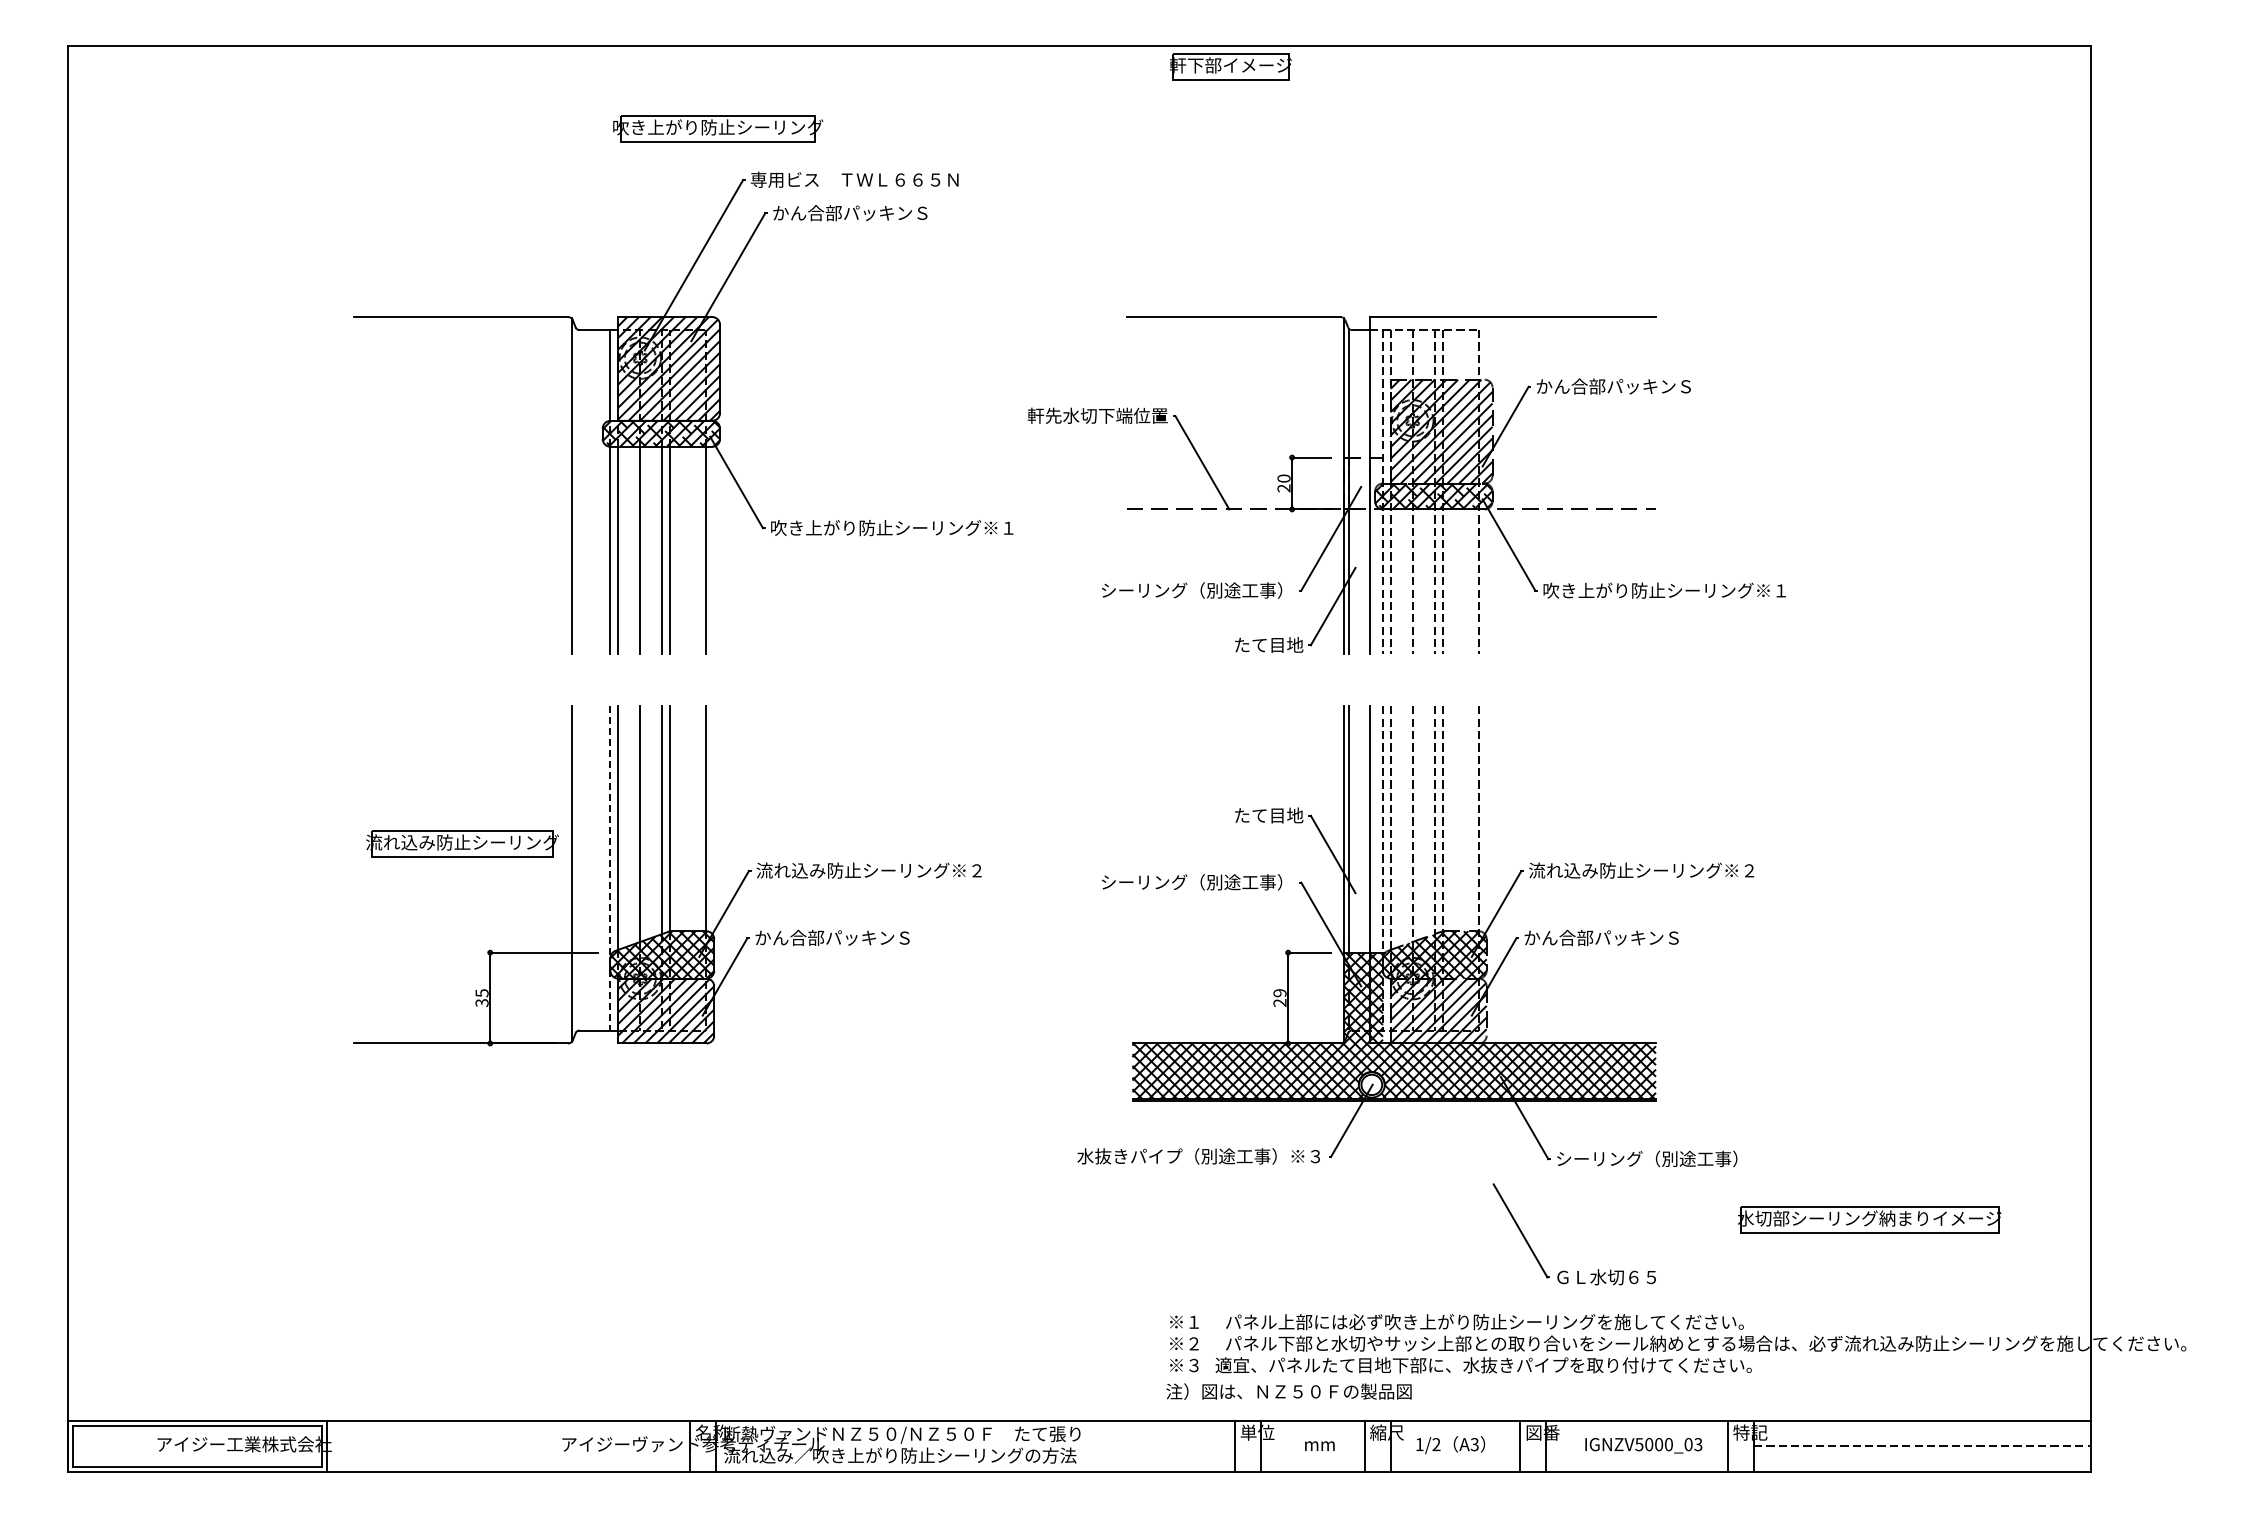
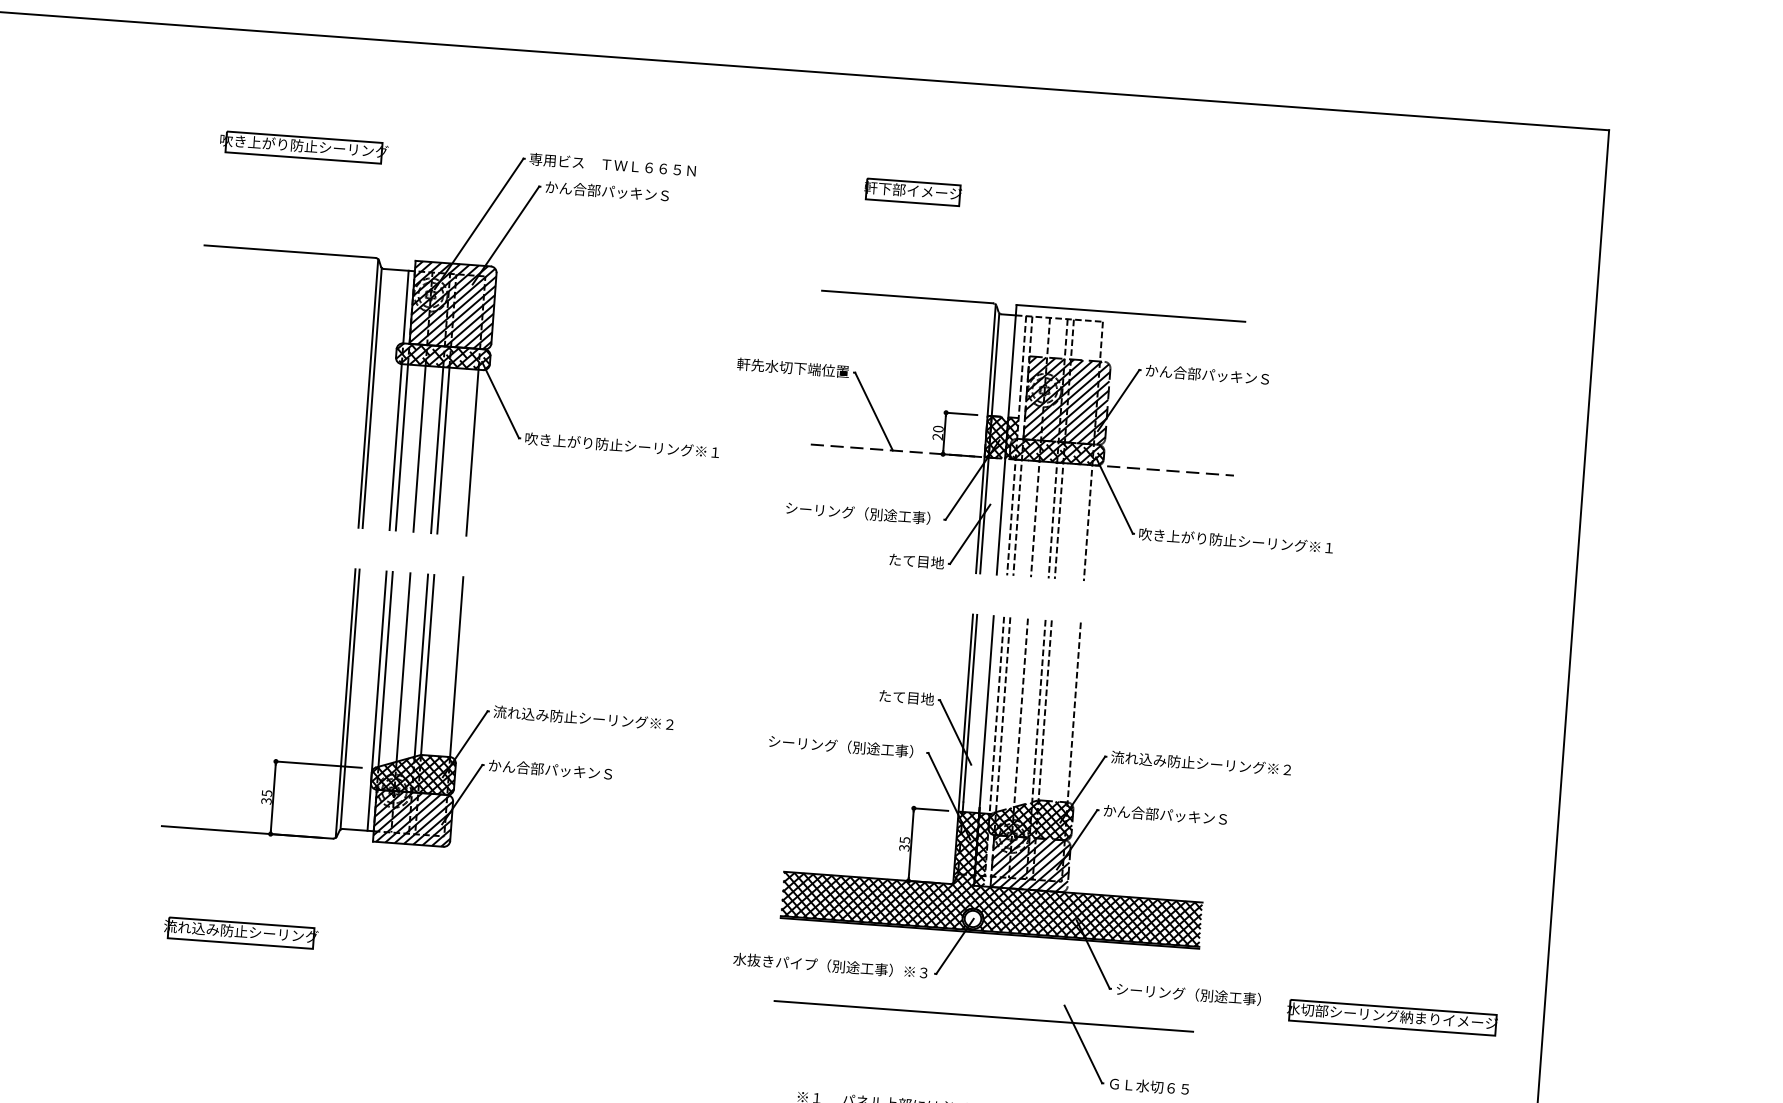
part: (1230, 66) -> (912, 191), moved
part: (718, 128) -> (304, 146), moved
hatch: (1363, 483) -> (1001, 437), added
line: (576, 491) -> (372, 397), added
part: (462, 843) -> (241, 932), moved
line: (576, 868) -> (349, 699), added
line: (610, 868) -> (377, 701), dashed -> solid
text: (1279, 998) -> (904, 844), 29 -> 35
line: (1393, 1205) -> (983, 1016), added
part: (1869, 1219) -> (1392, 1016), moved

